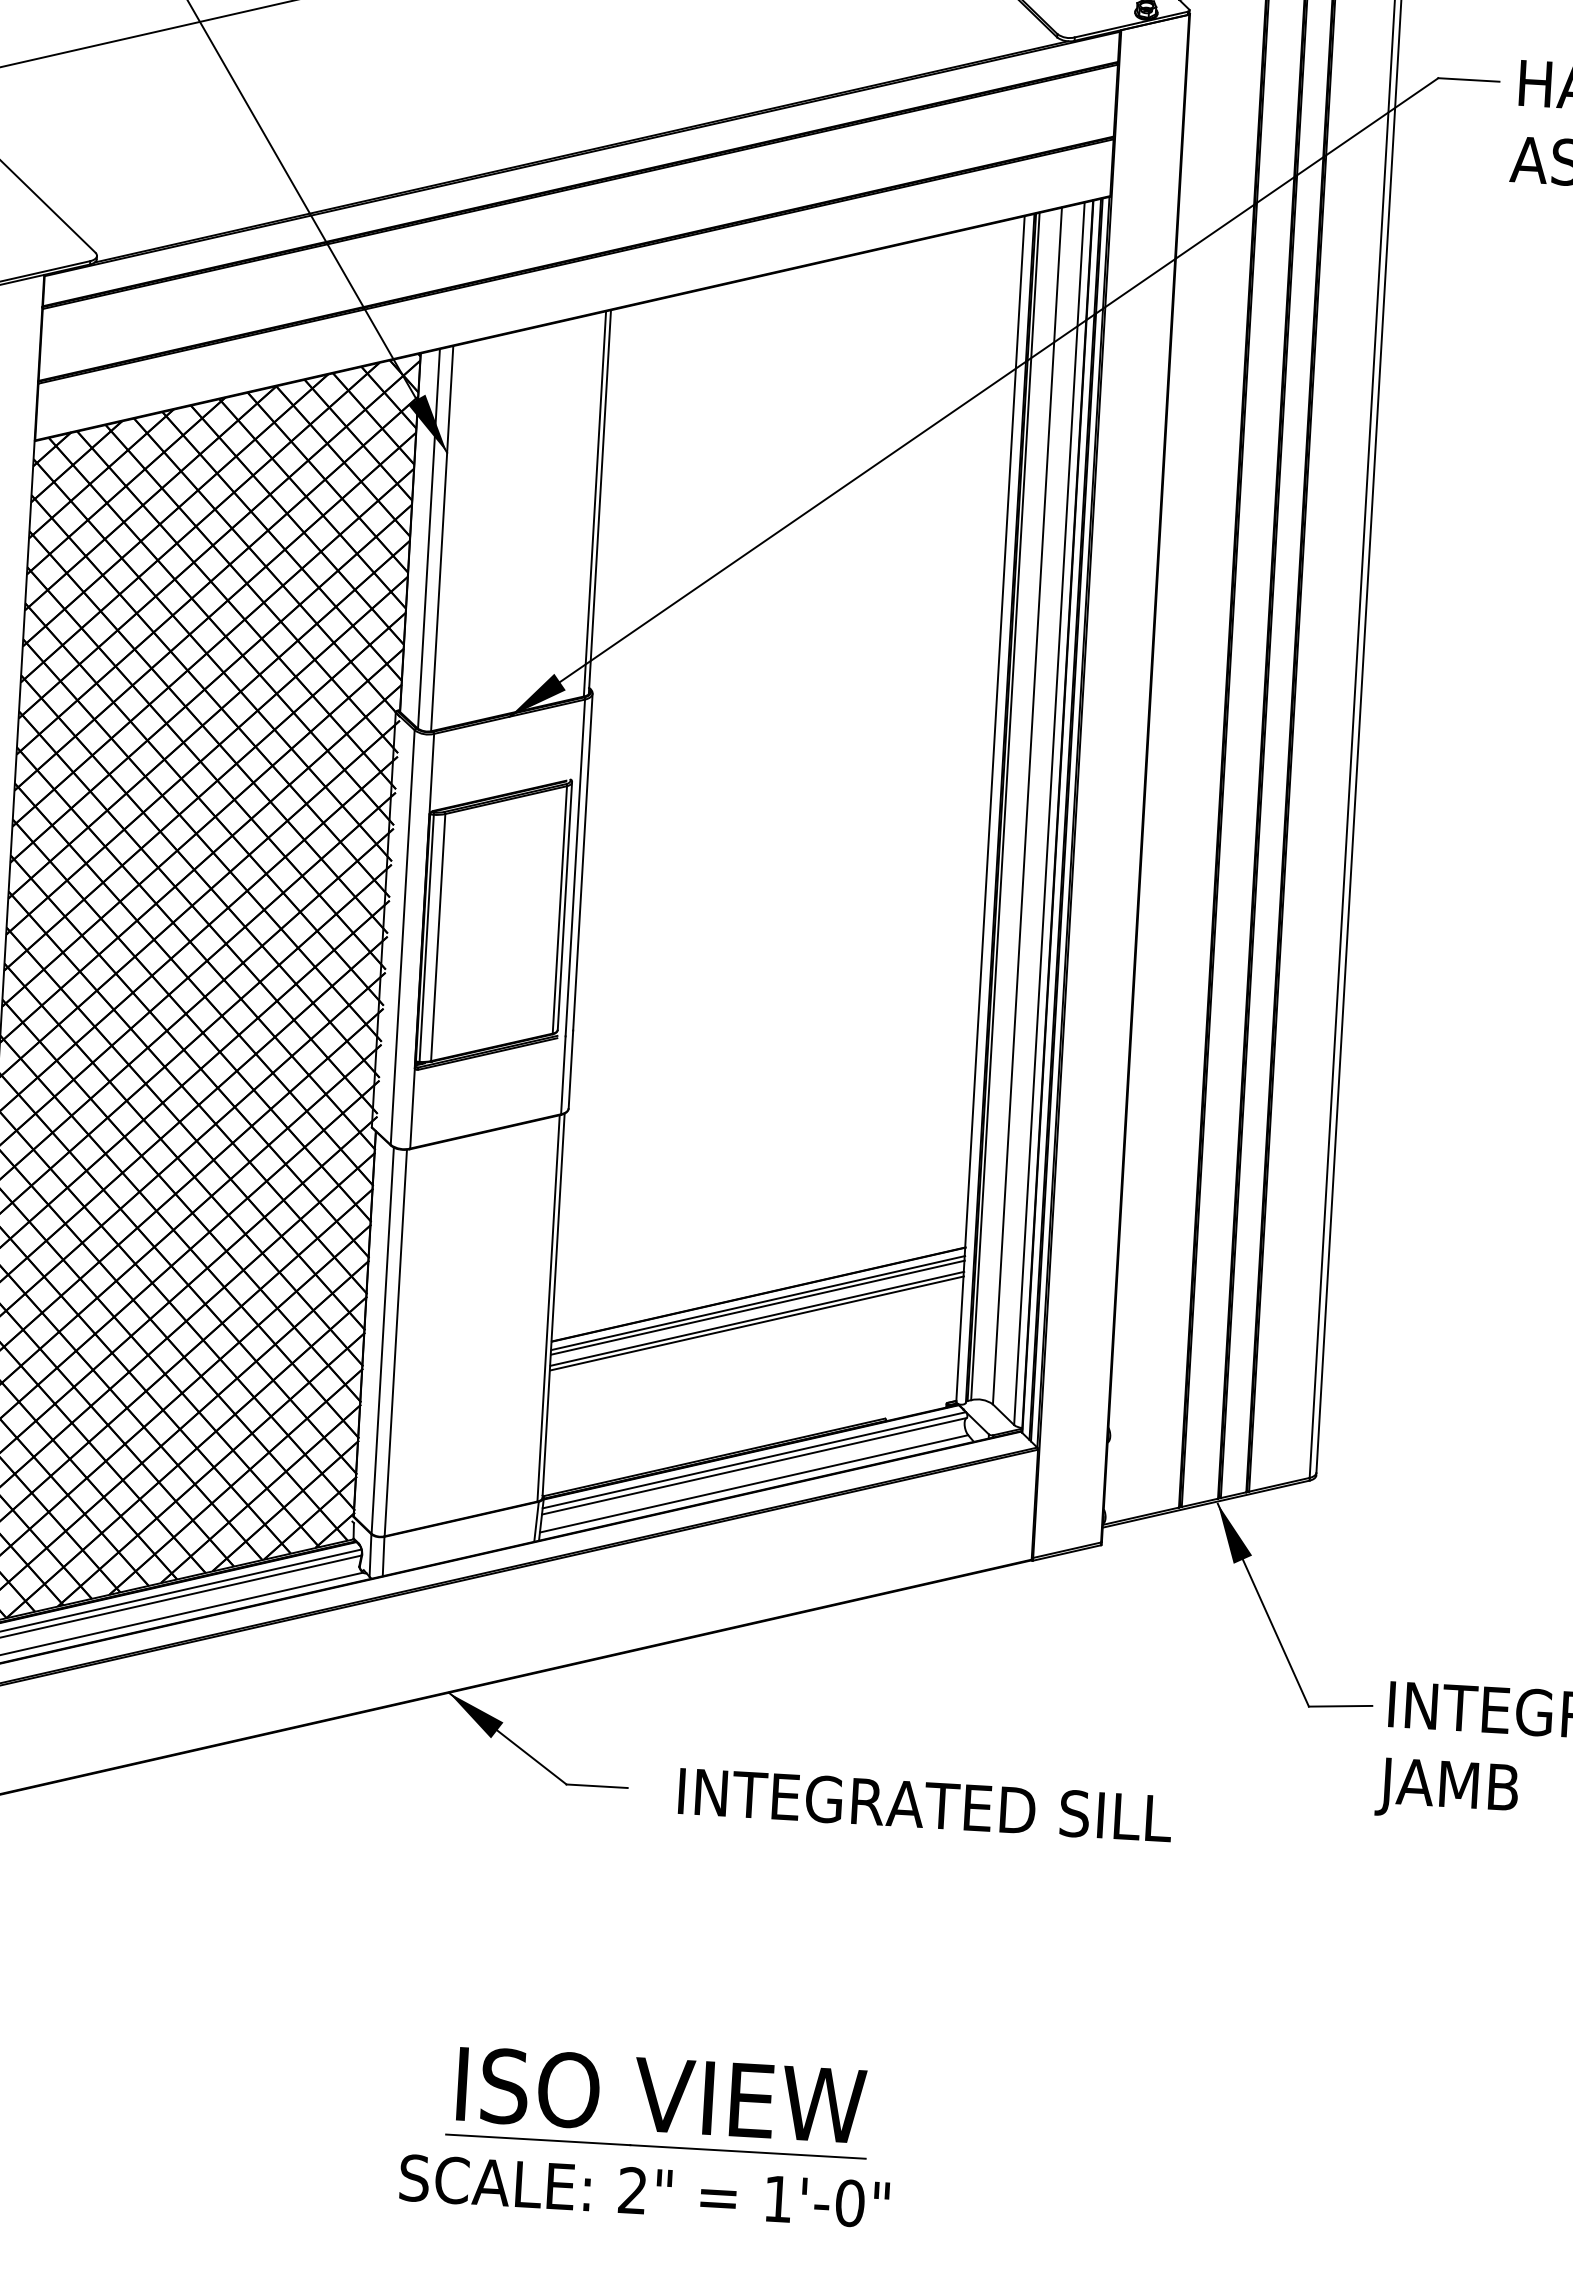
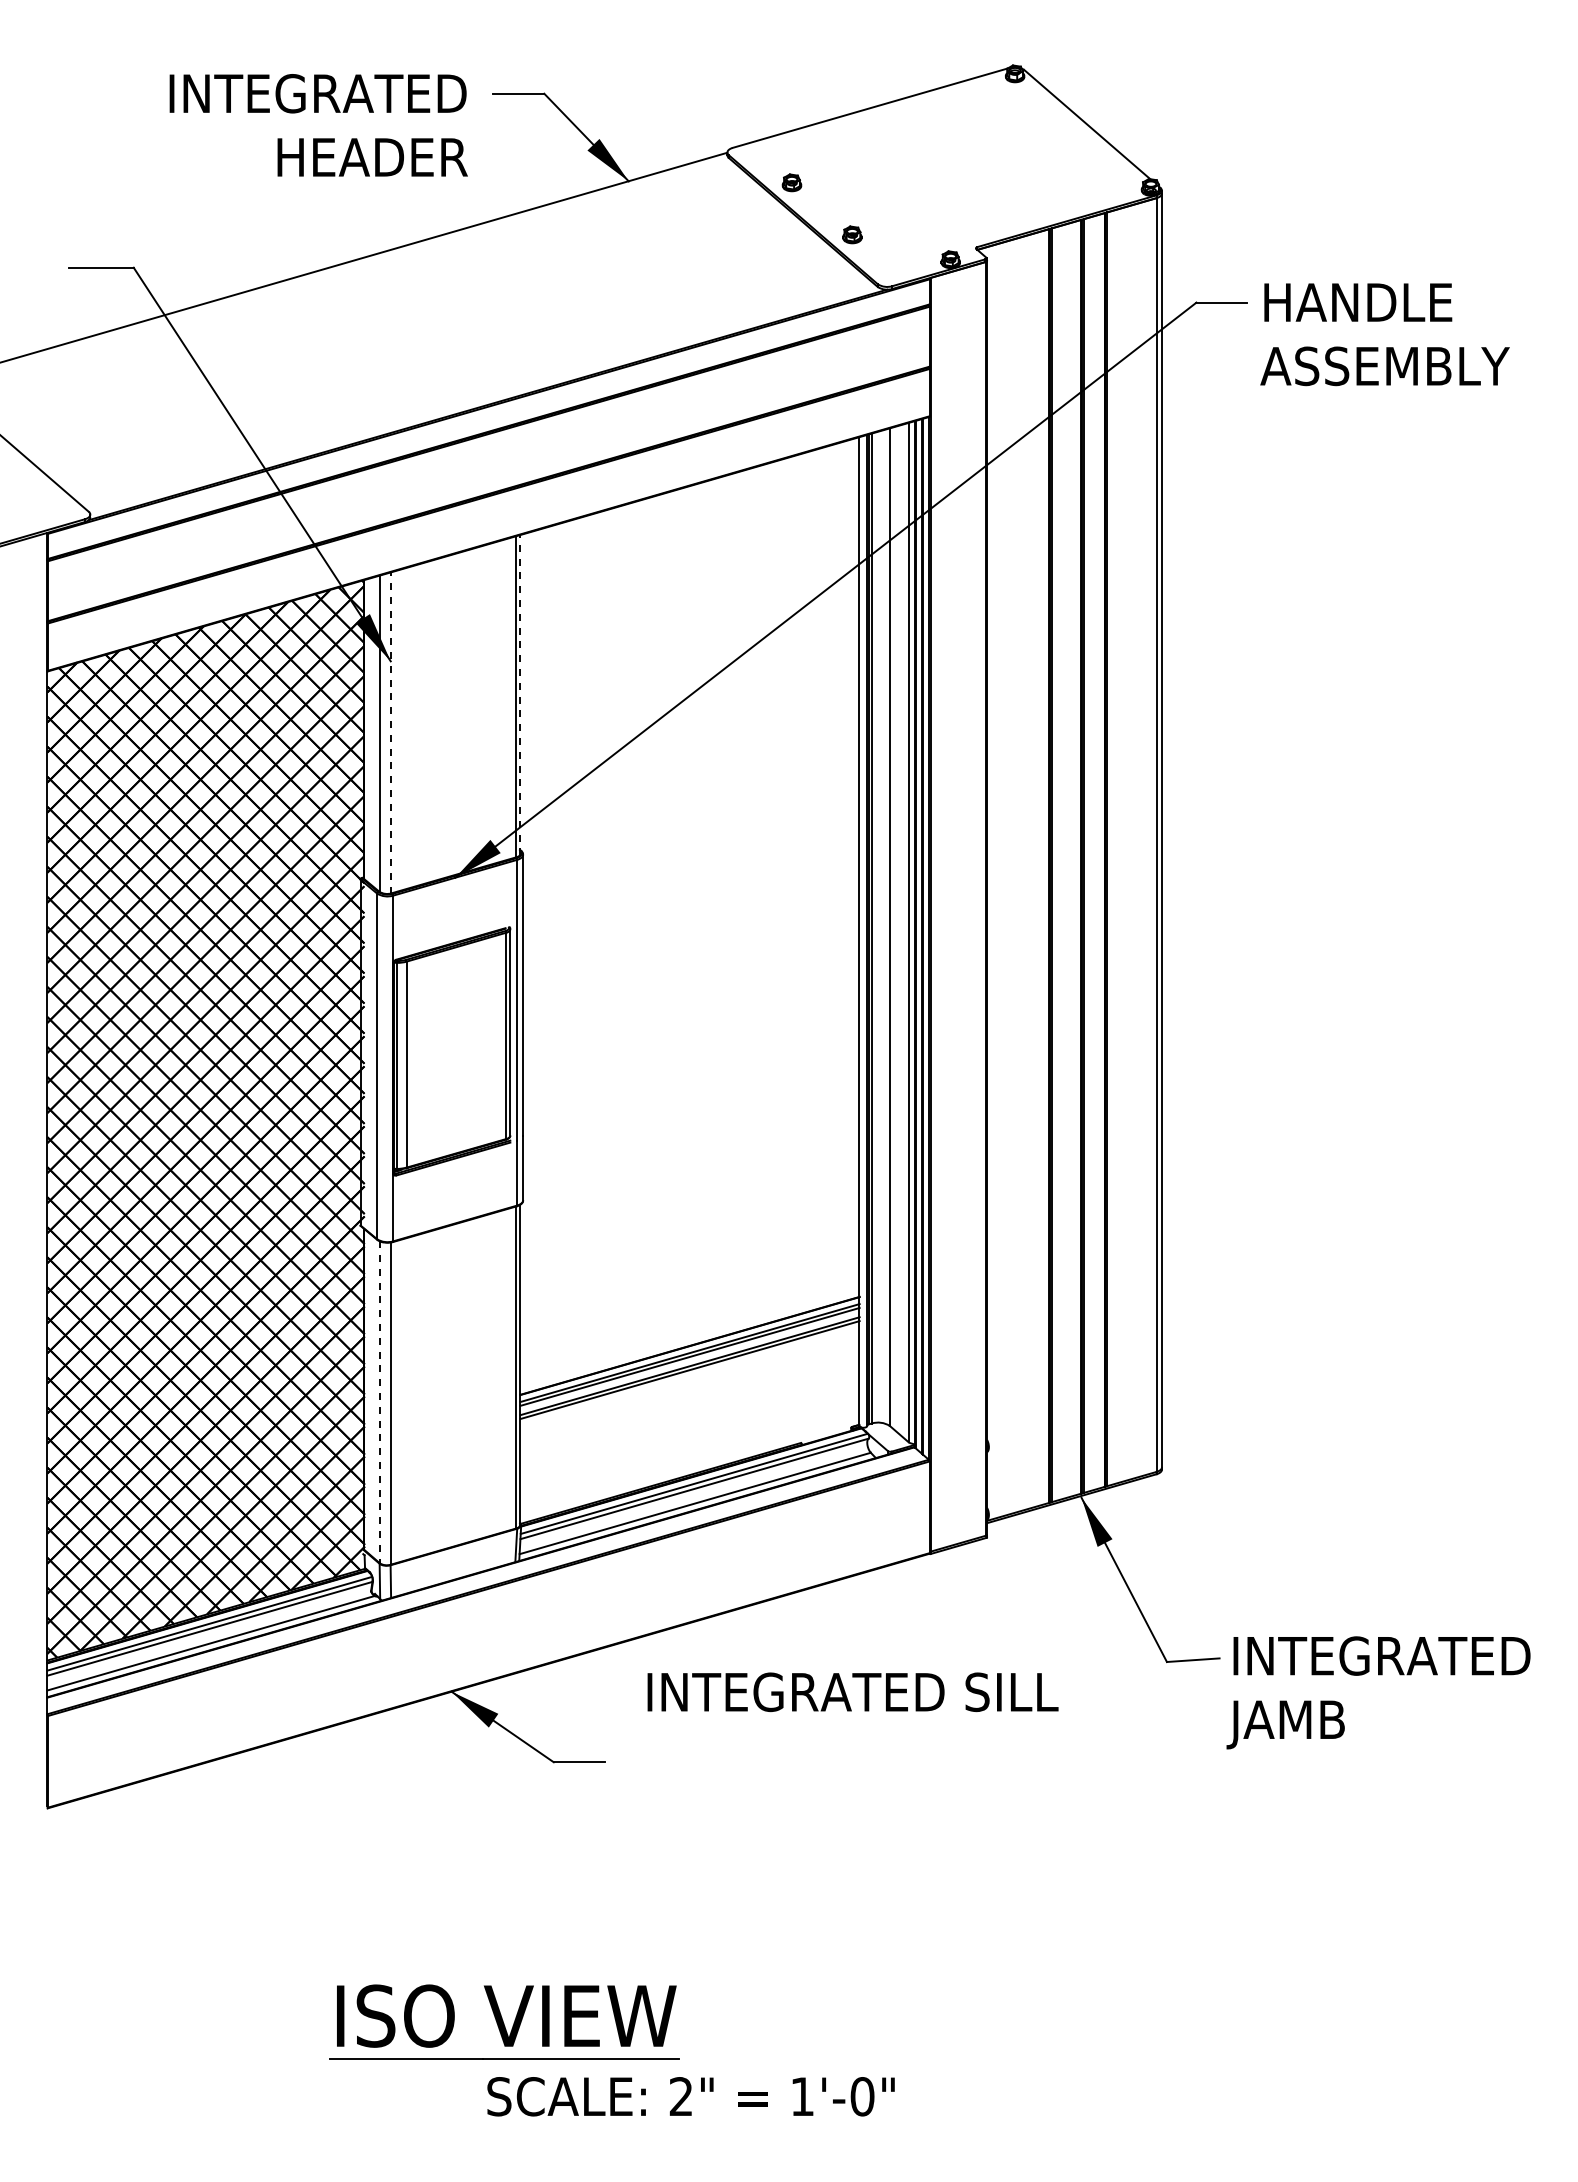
line: (600, 501) -> (520, 694), solid -> dashed
line: (441, 538) -> (390, 732), solid -> dashed
line: (382, 1340) -> (379, 1402), solid -> dashed
text: (924, 1805) -> (852, 1692), moved
part: (658, 2101) -> (504, 2021), moved
text: (643, 2191) -> (690, 2096), moved

